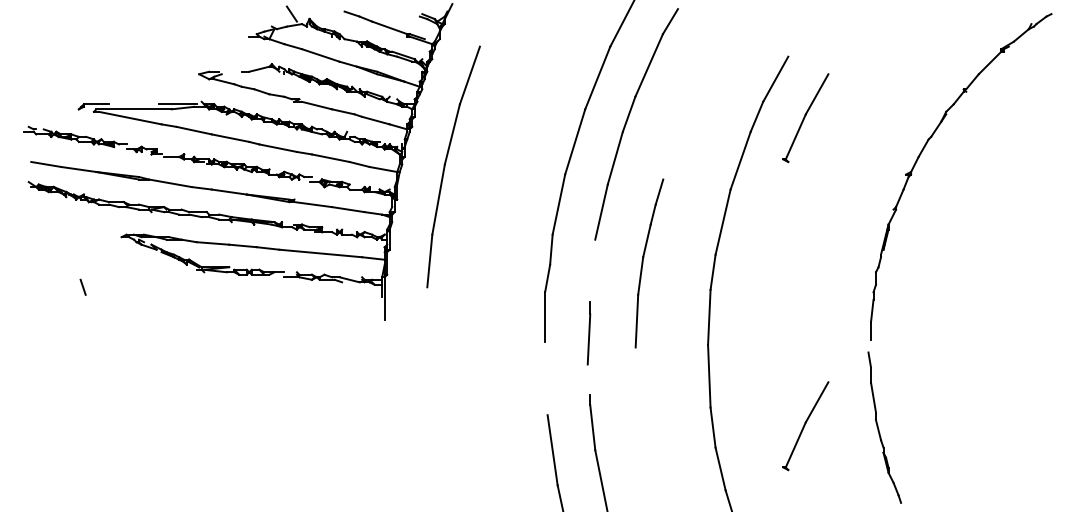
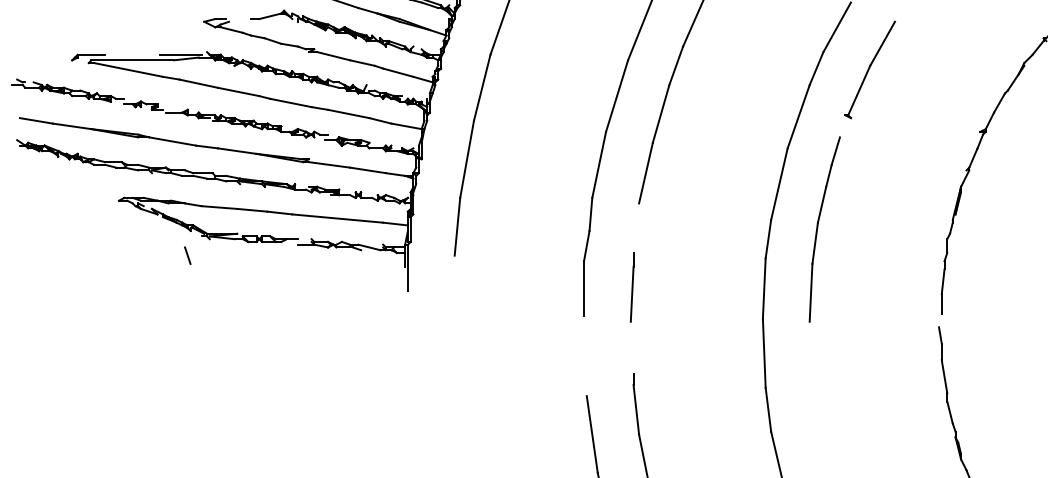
part: (649, 263) -> (824, 229), moved
line: (82, 286) -> (187, 254), moved
line: (588, 333) -> (631, 287), moved
part: (805, 426) -> (869, 408), removed

